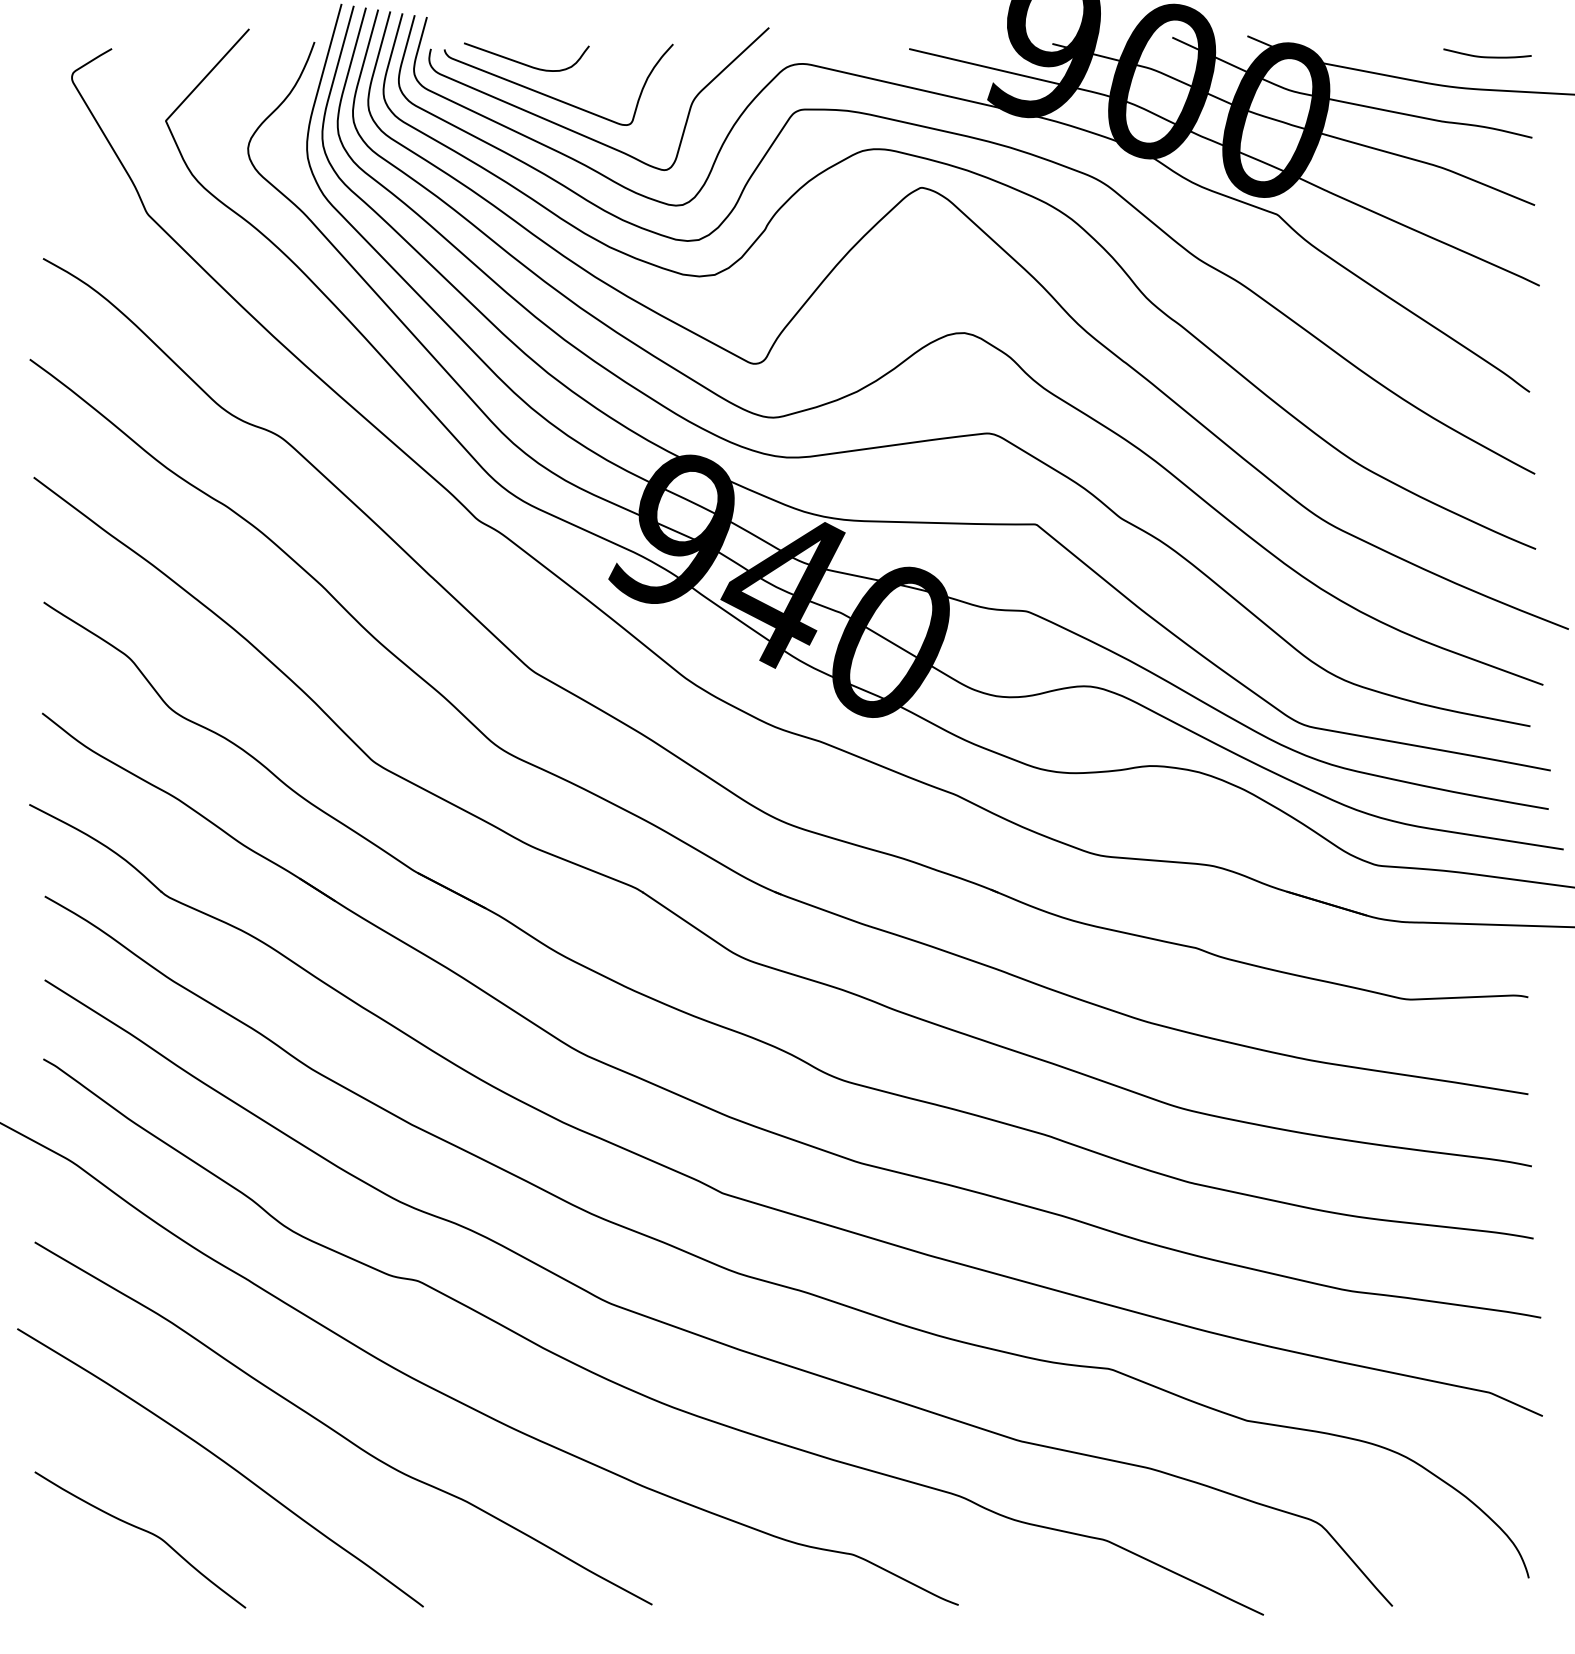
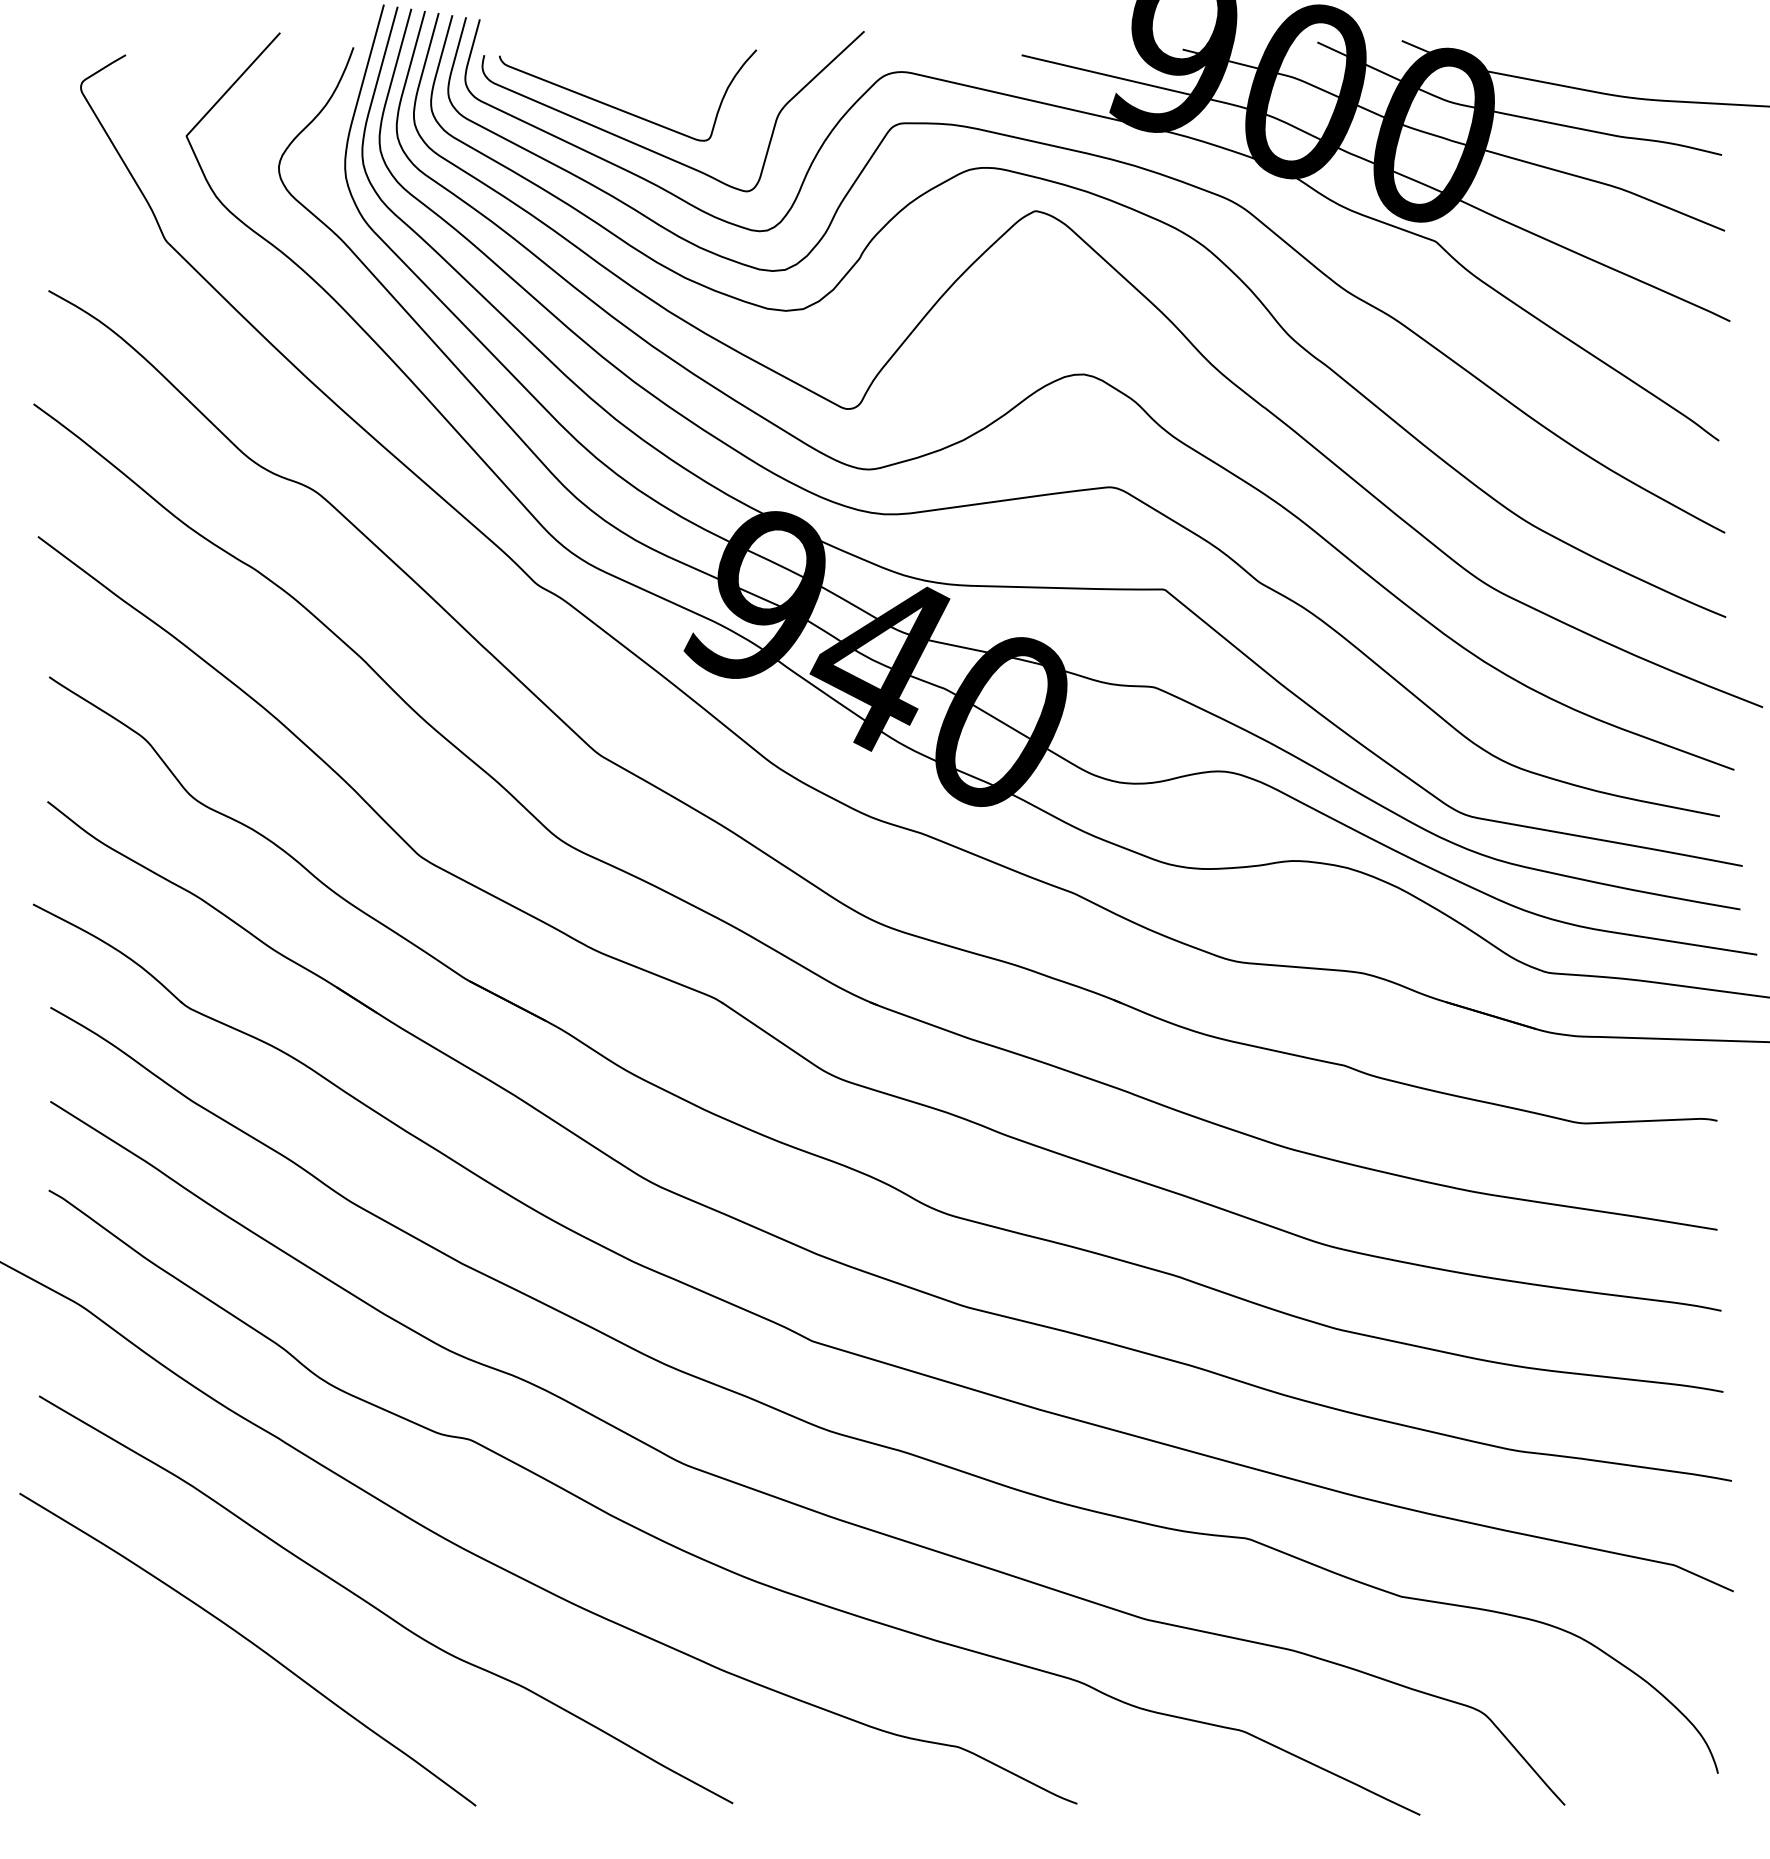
curve: (1487, 56) -> (1671, 63), removed
curve: (525, 63) -> (590, 71), removed
curve: (144, 1531) -> (162, 1721), removed

